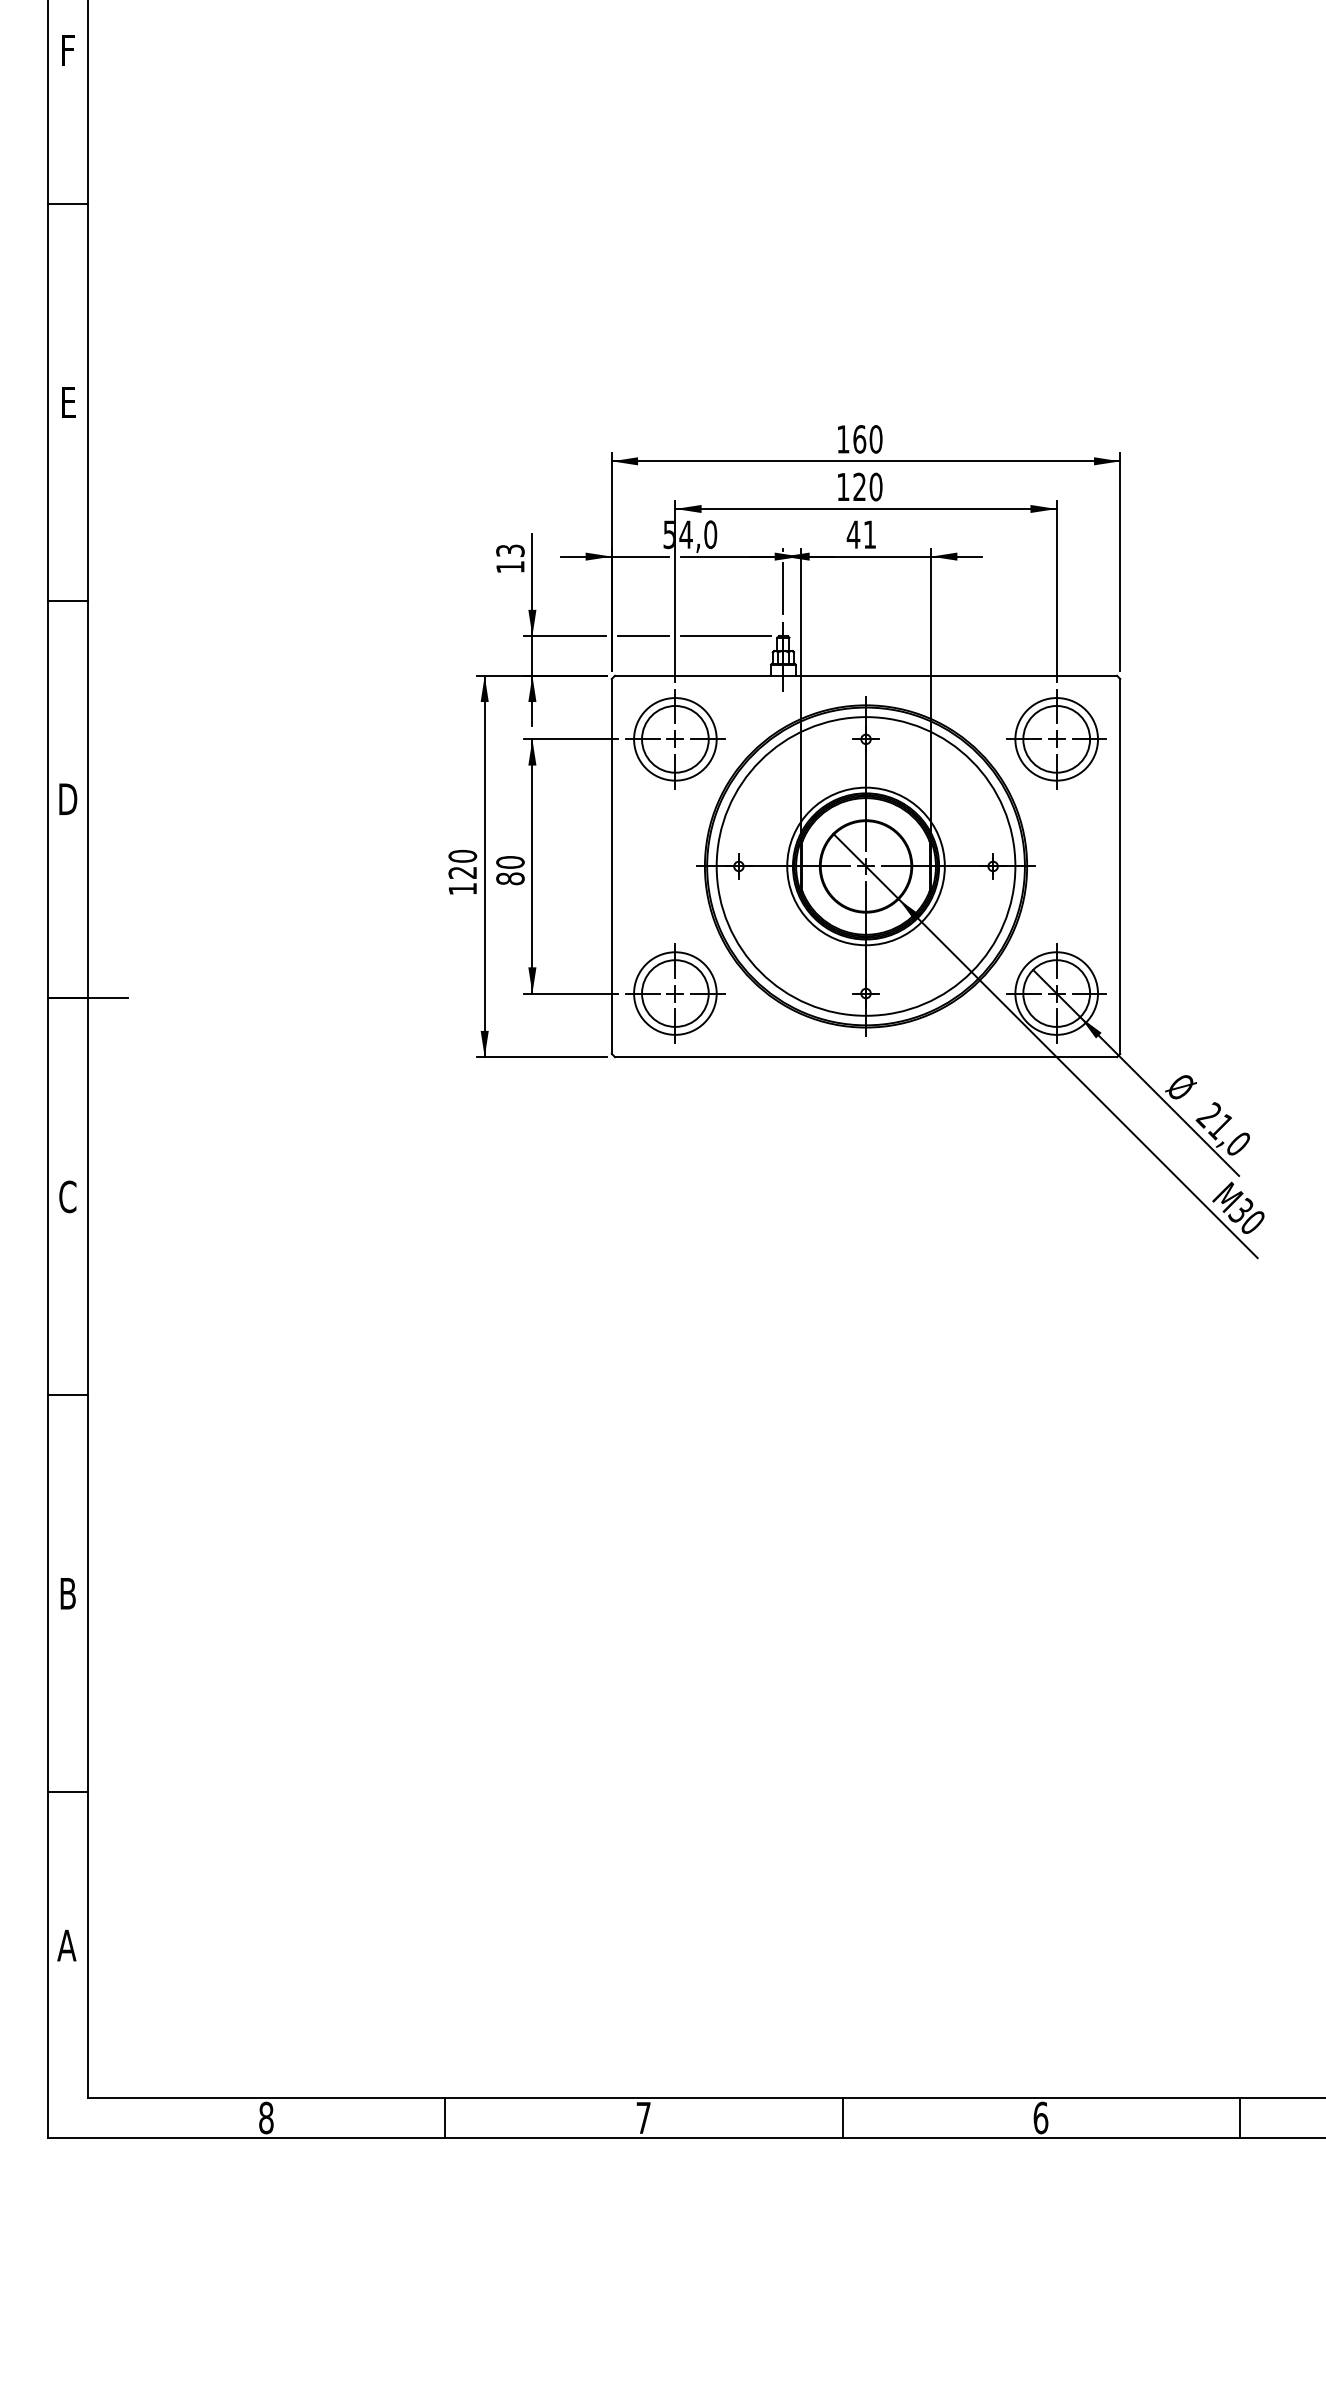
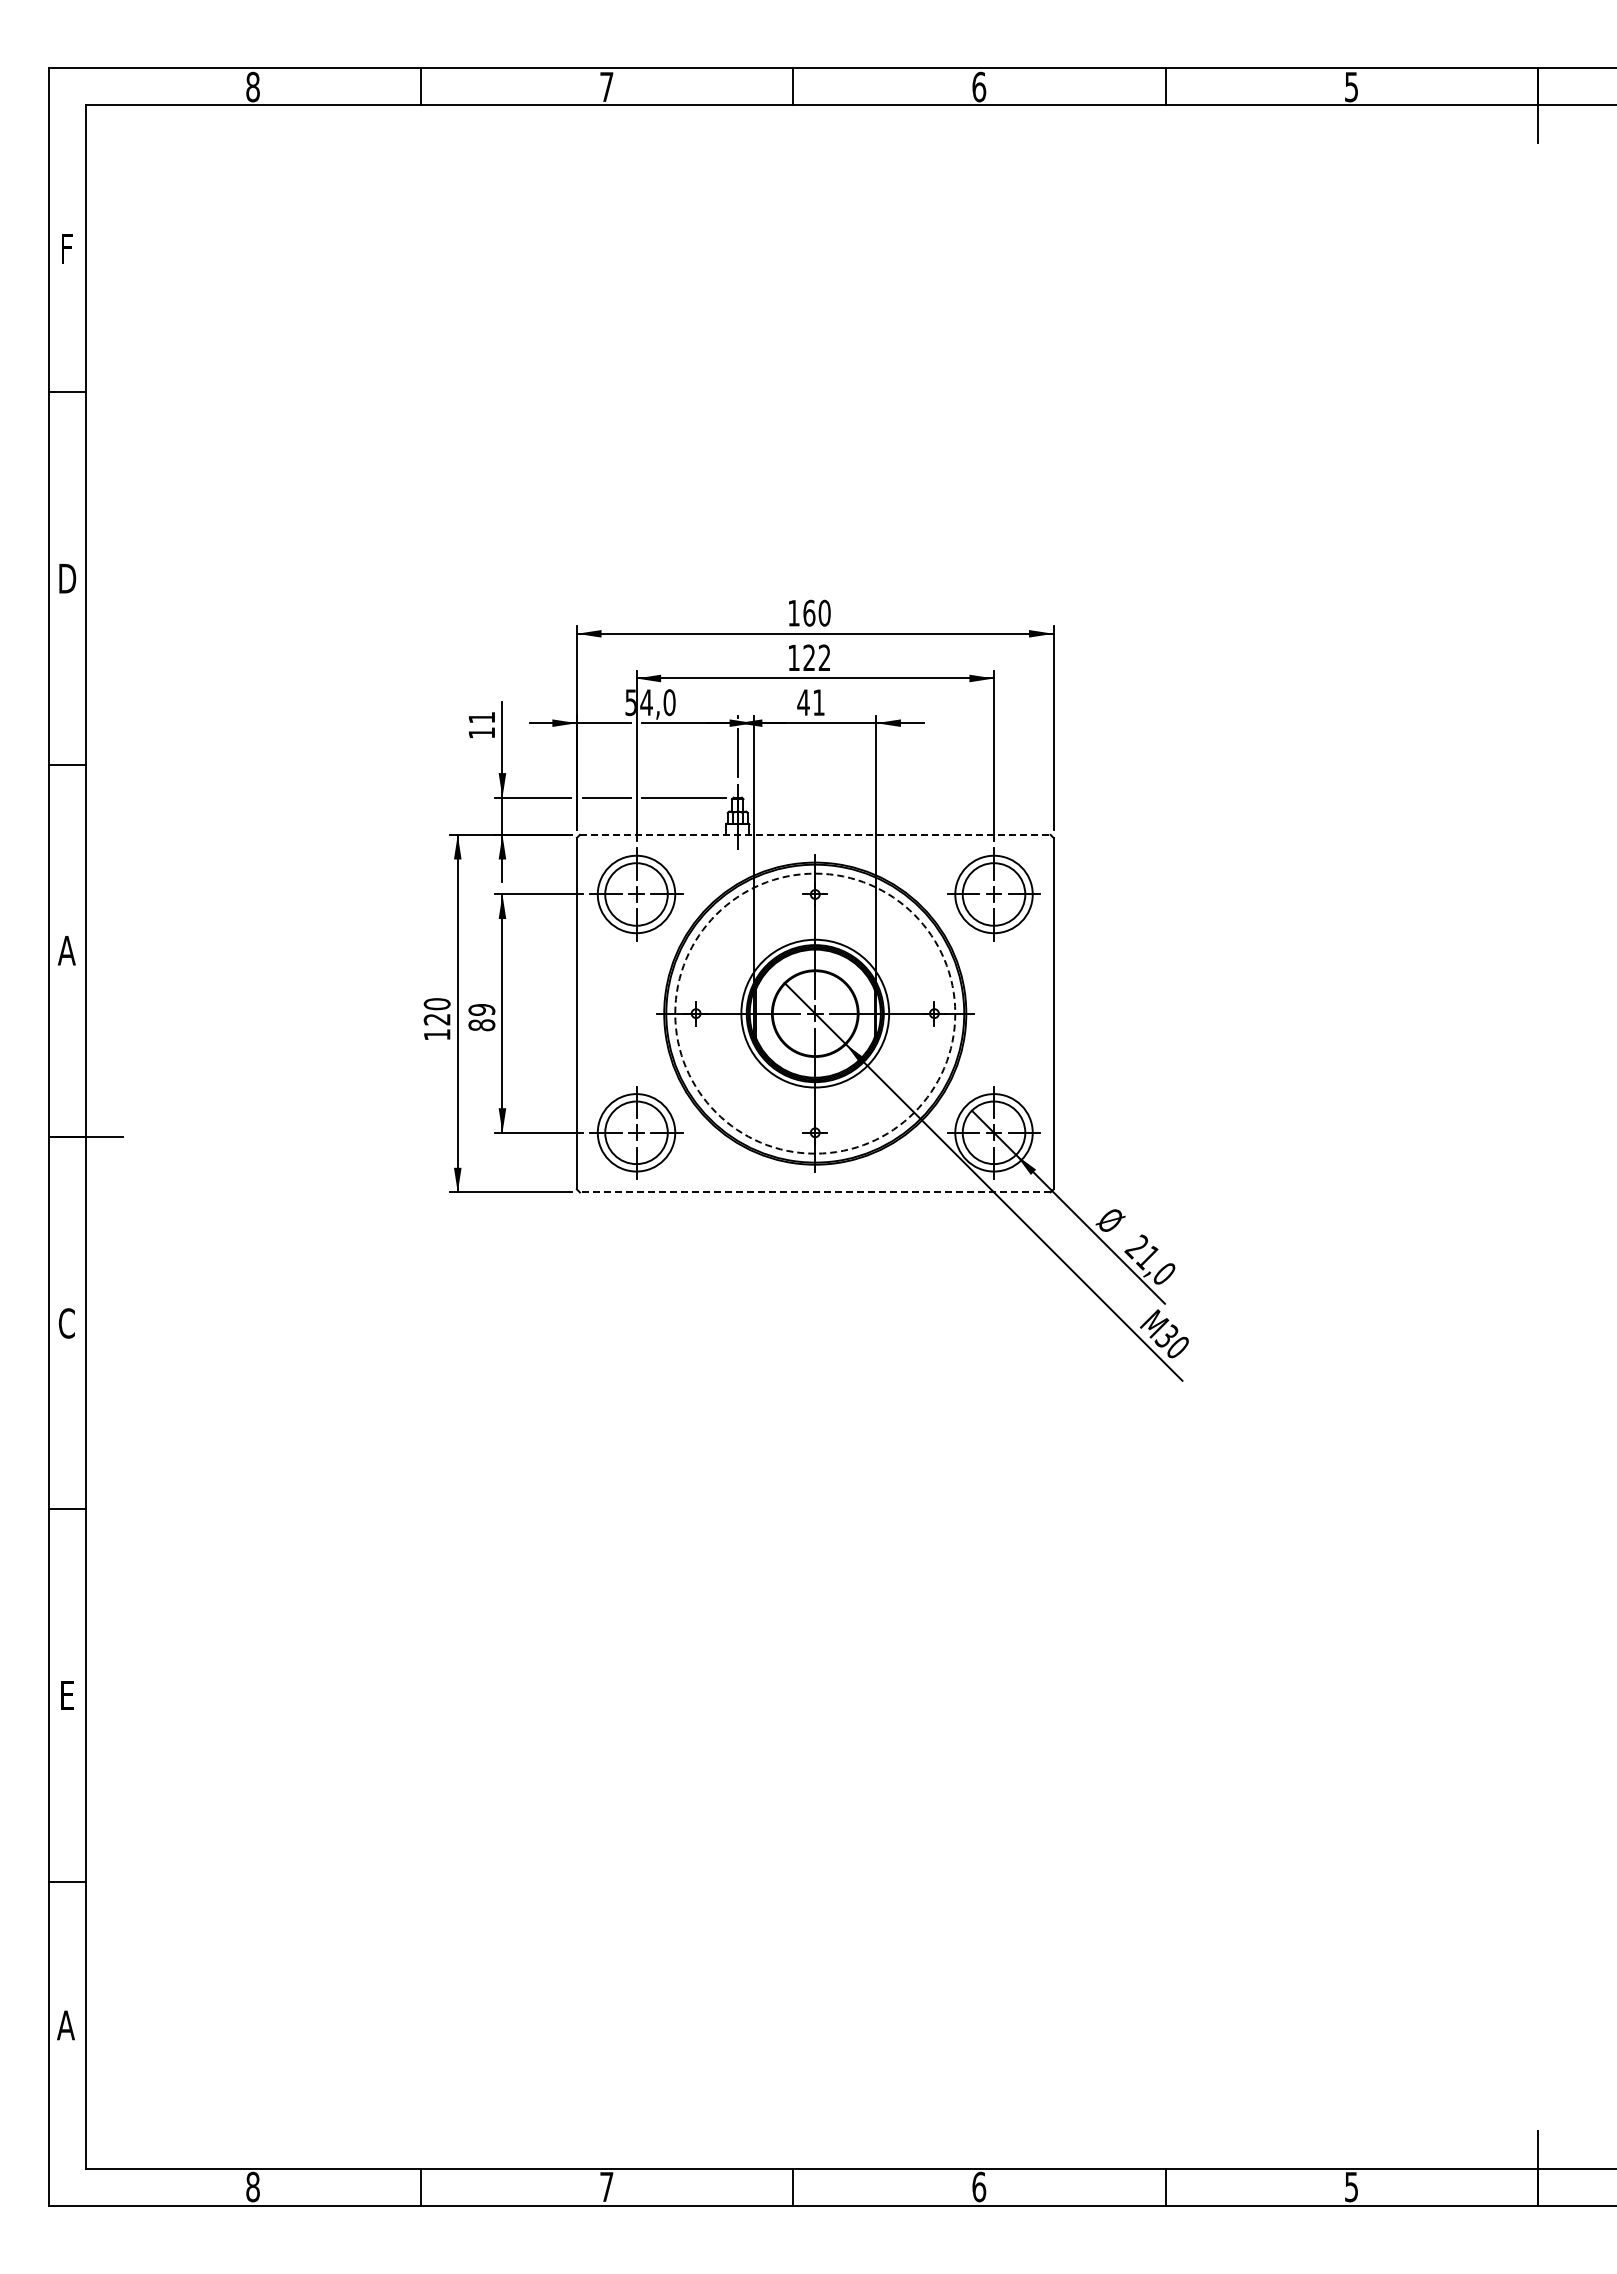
text: (68, 402) -> (67, 578), E -> D
text: (875, 486) -> (824, 657), 120 -> 122
text: (510, 550) -> (481, 717), 13 -> 11
line: (866, 675) -> (815, 834), solid -> dashed
text: (67, 799) -> (66, 950), D -> A
text: (510, 862) -> (481, 1009), 80 -> 89
circle: (866, 866) -> (815, 1013), solid -> dashed
line: (865, 1057) -> (814, 1192), solid -> dashed
text: (68, 1593) -> (67, 1695), B -> E

